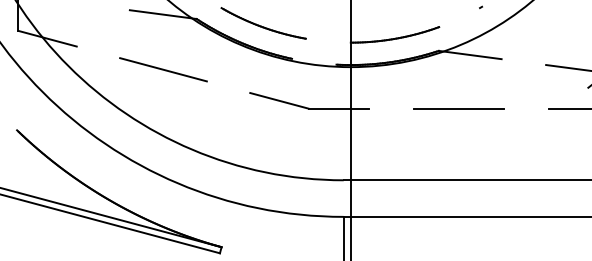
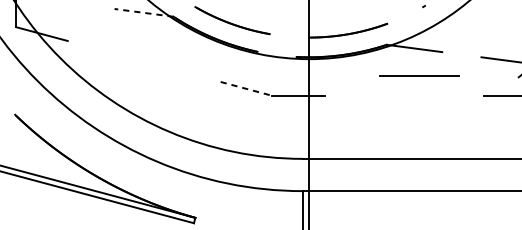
line: (163, 14) -> (144, 12), solid -> dashed
line: (163, 69) -> (144, 61), removed
line: (279, 100) -> (246, 88), solid -> dashed
line: (458, 108) -> (419, 76), moved

